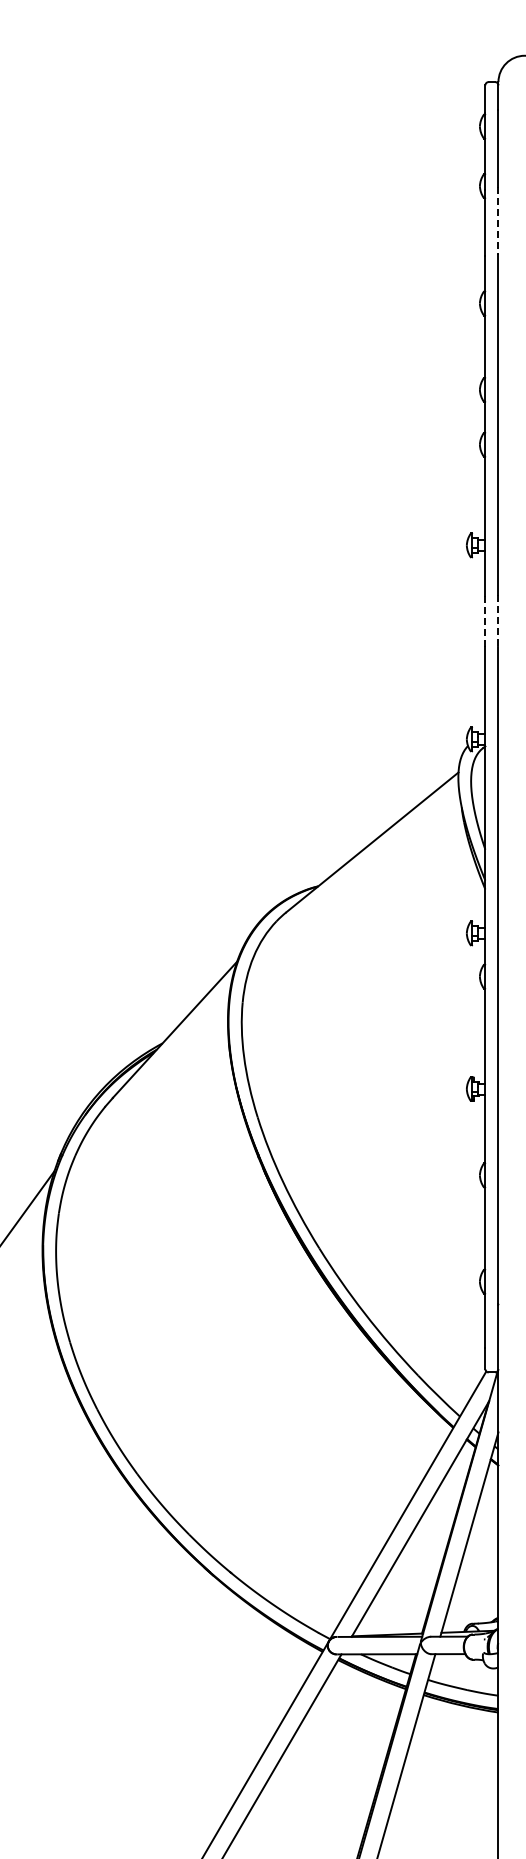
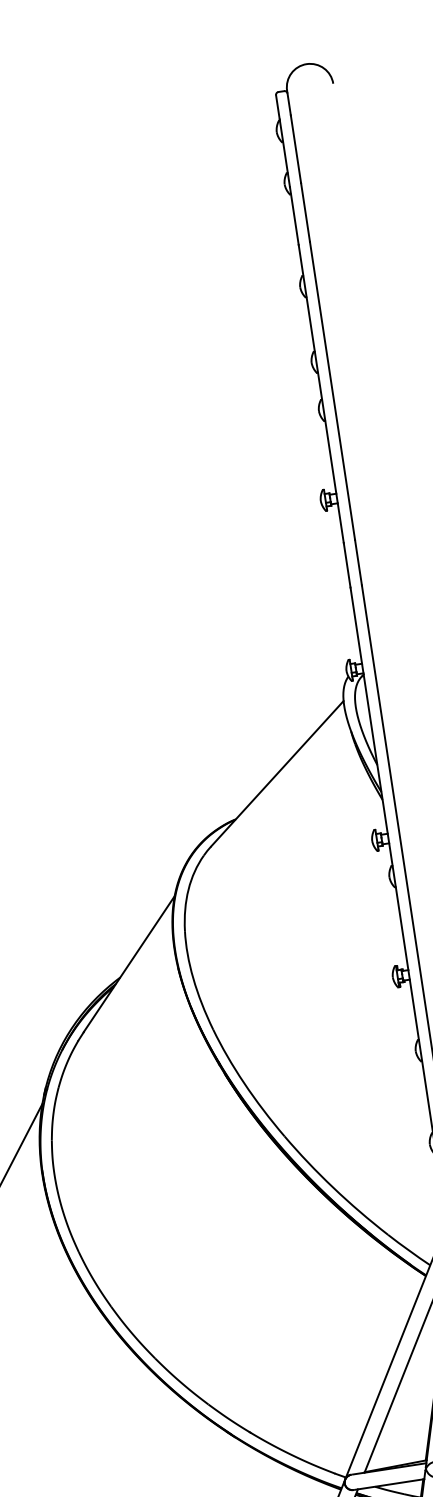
line: (498, 221) -> (305, 212), dashed -> solid
line: (498, 620) -> (358, 562), dashed -> solid
line: (485, 621) -> (347, 565), dashed -> solid

